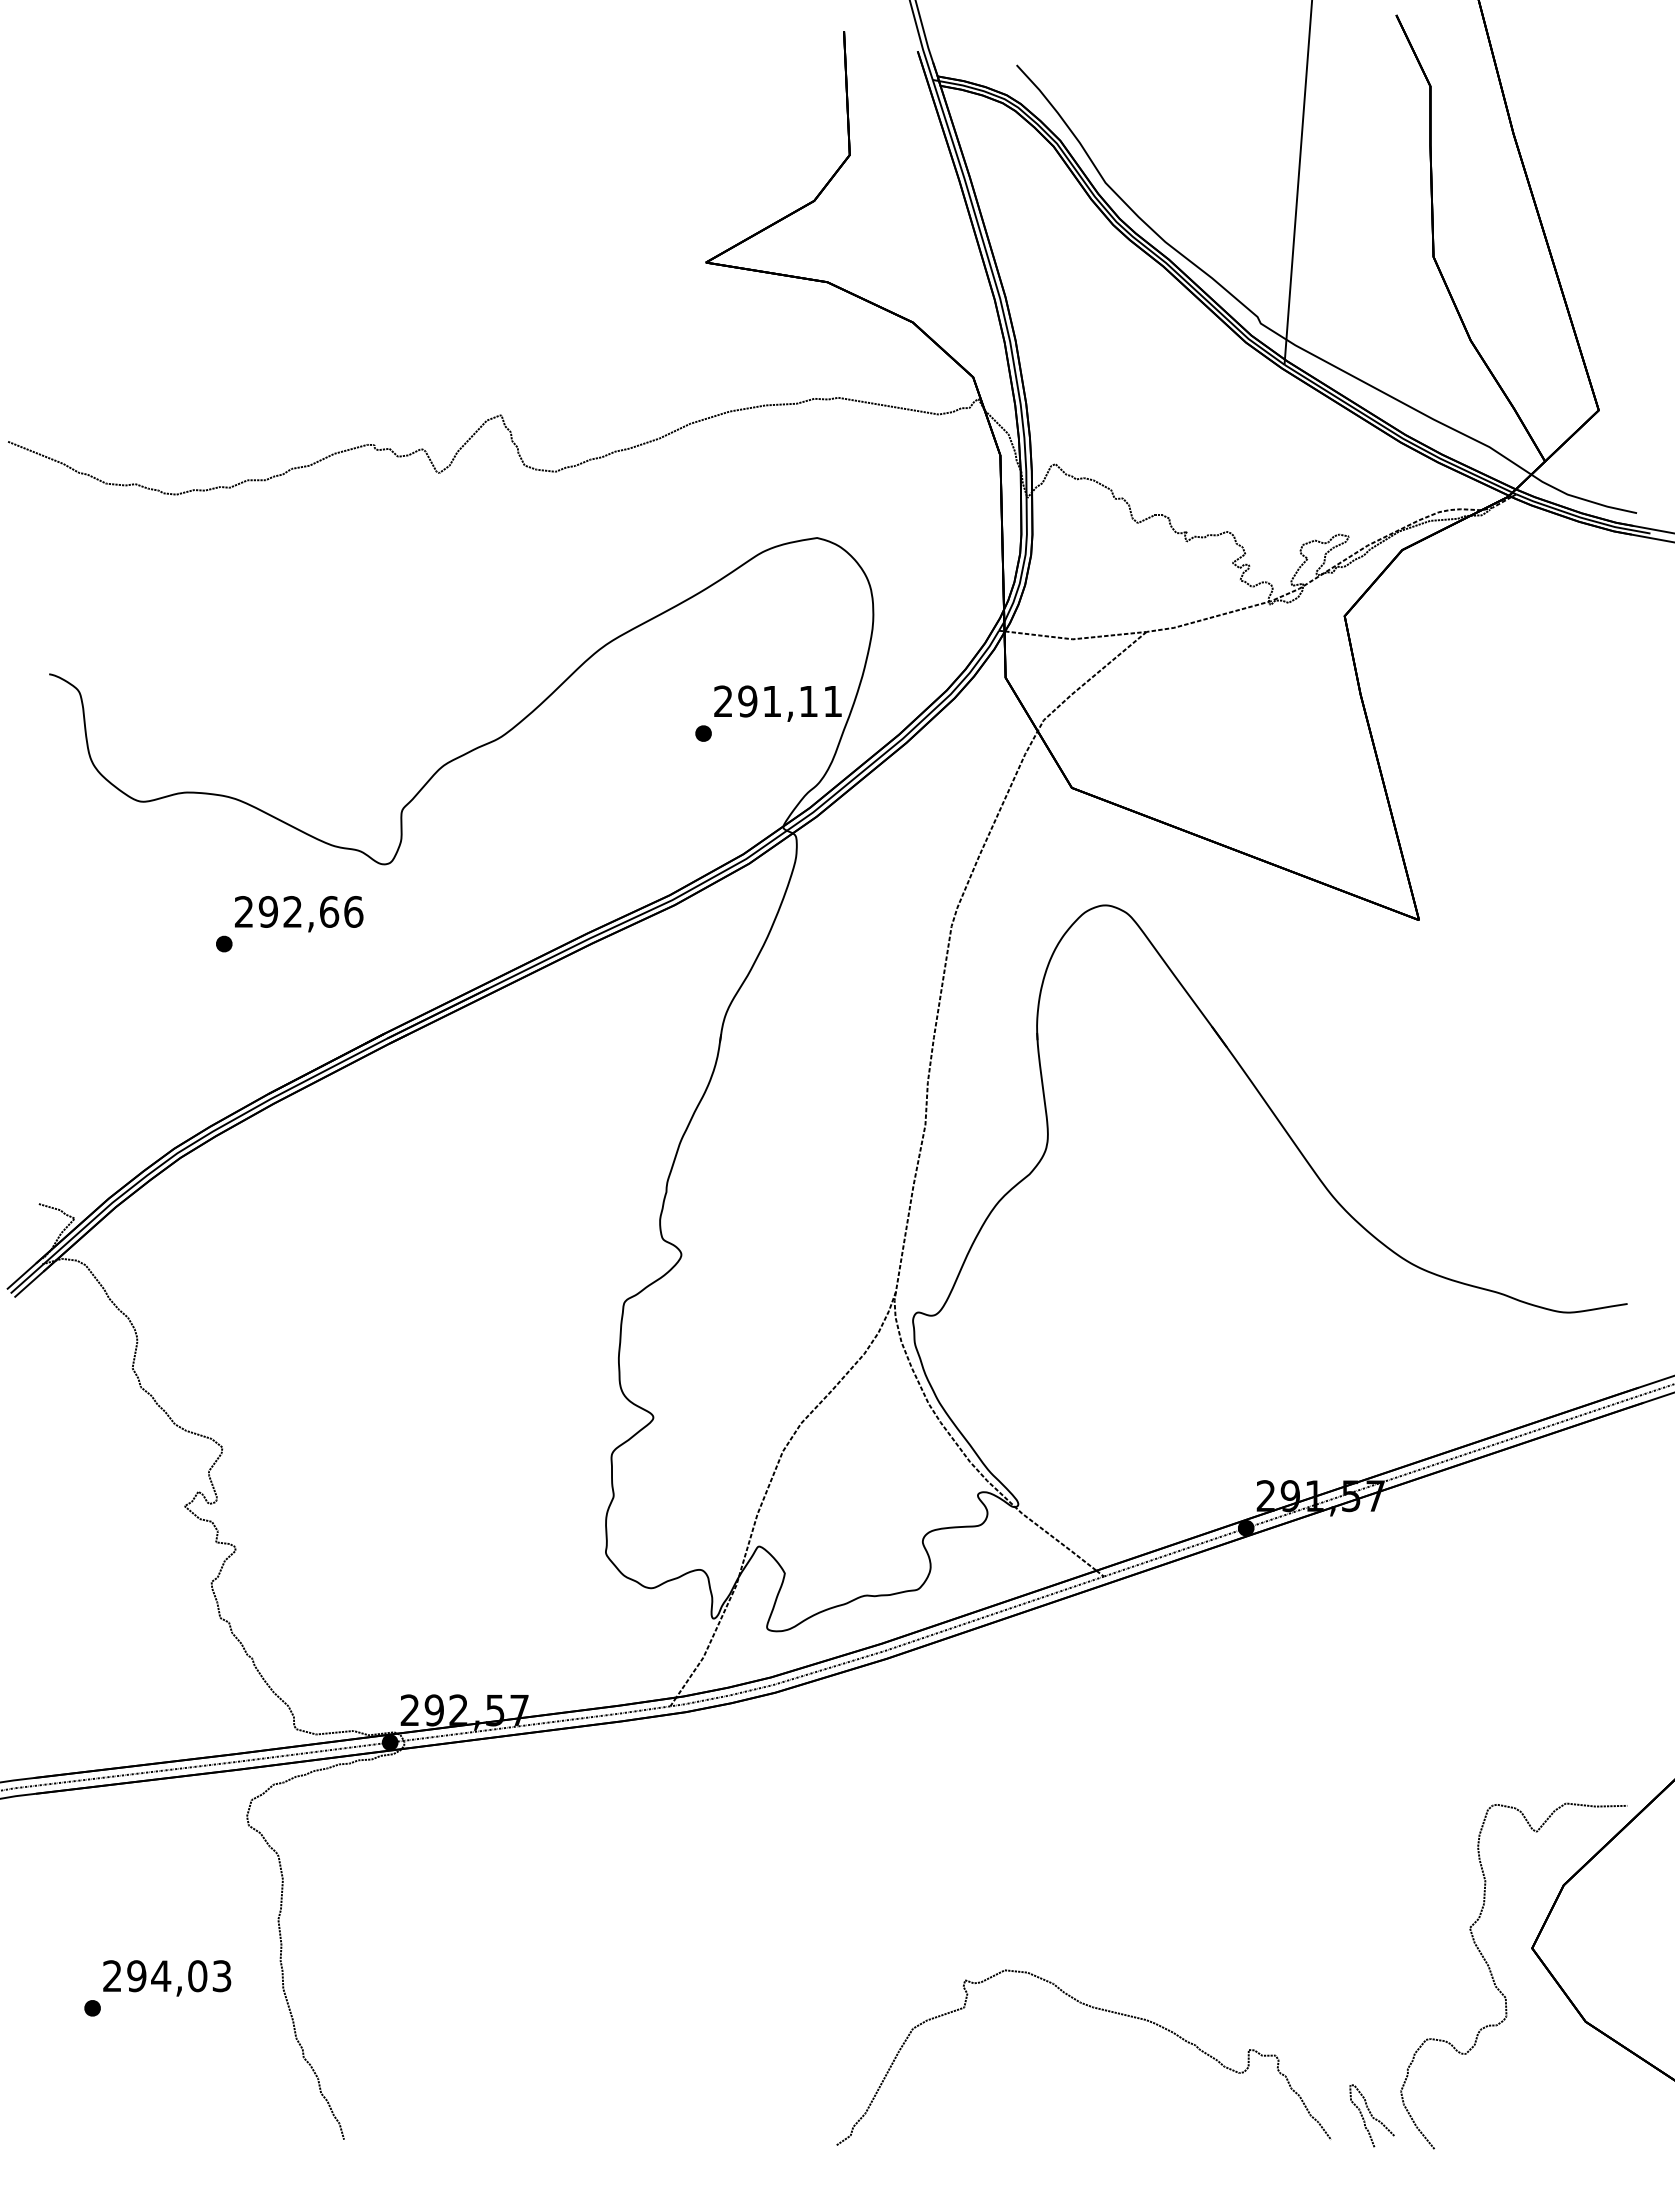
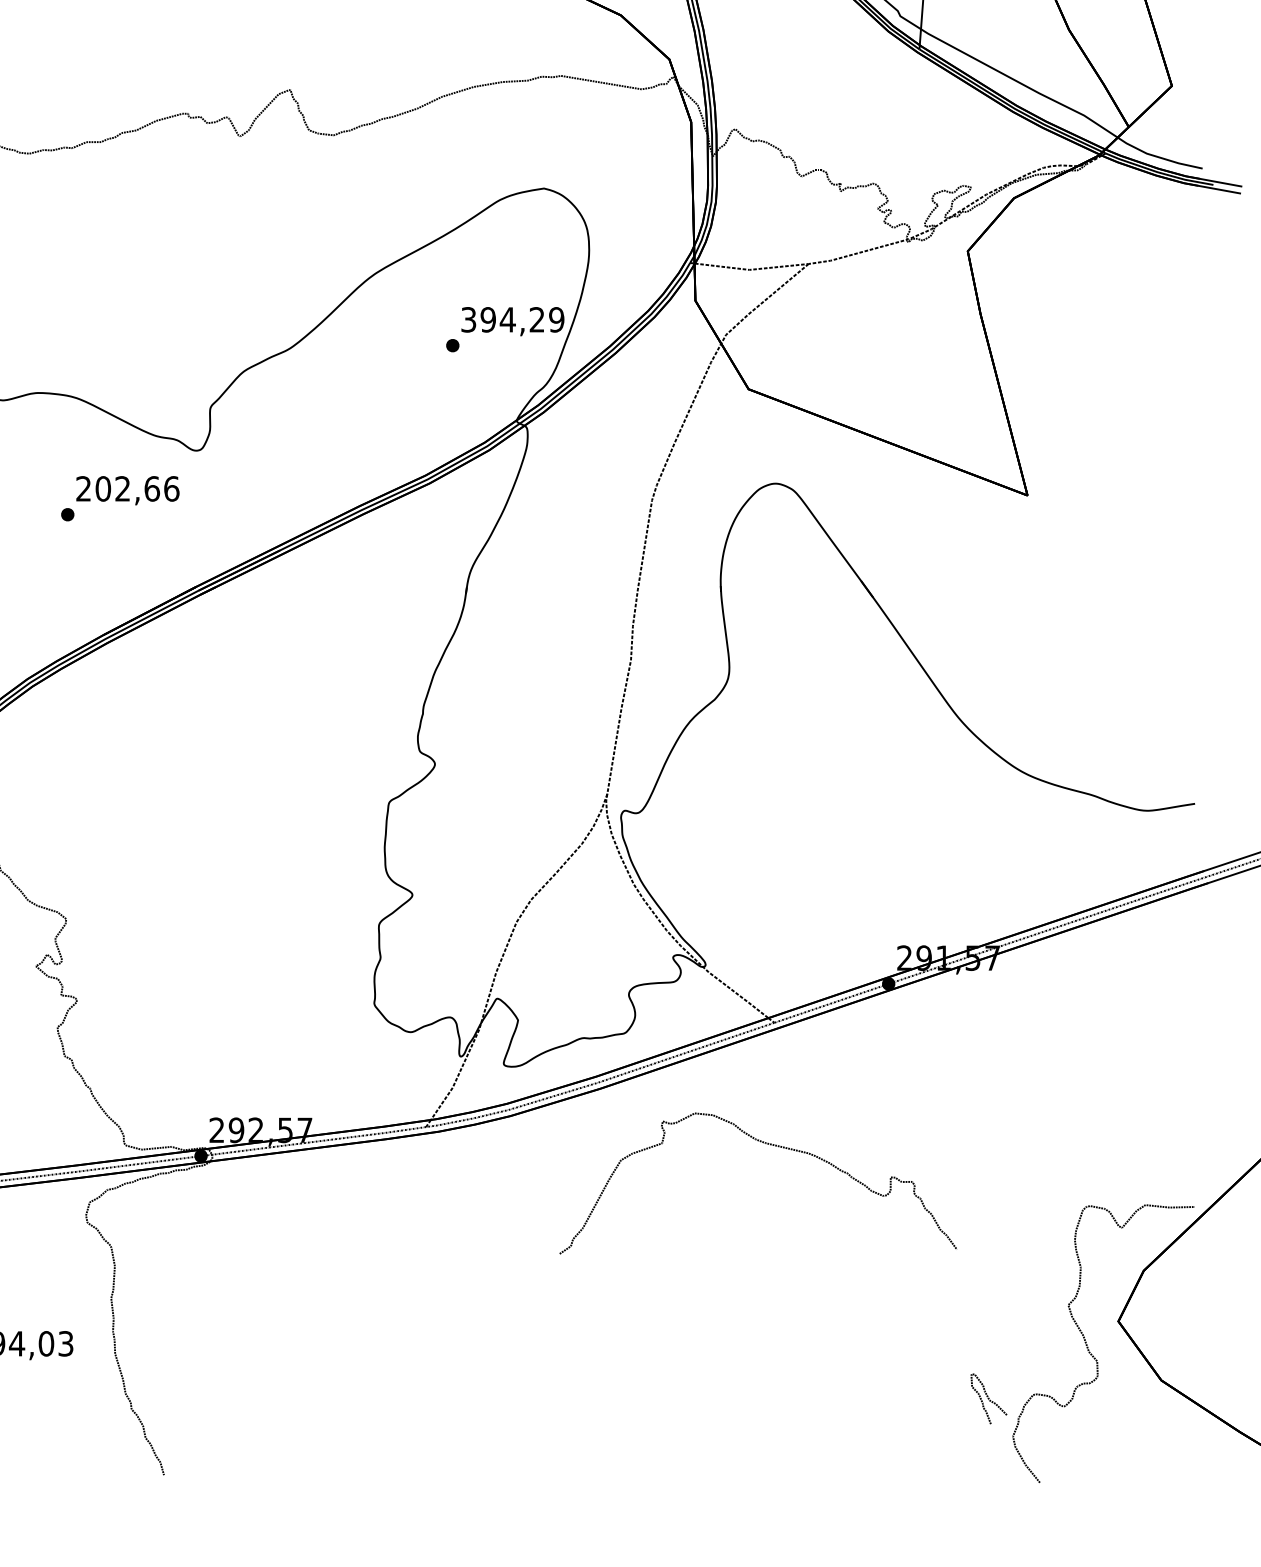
text: (778, 701) -> (512, 319), 291,11 -> 394,29
text: (268, 911) -> (103, 488), 292,66 -> 202,66
curve: (1096, 2009) -> (768, 1144), moved
curve: (1371, 2115) -> (988, 1398), moved

